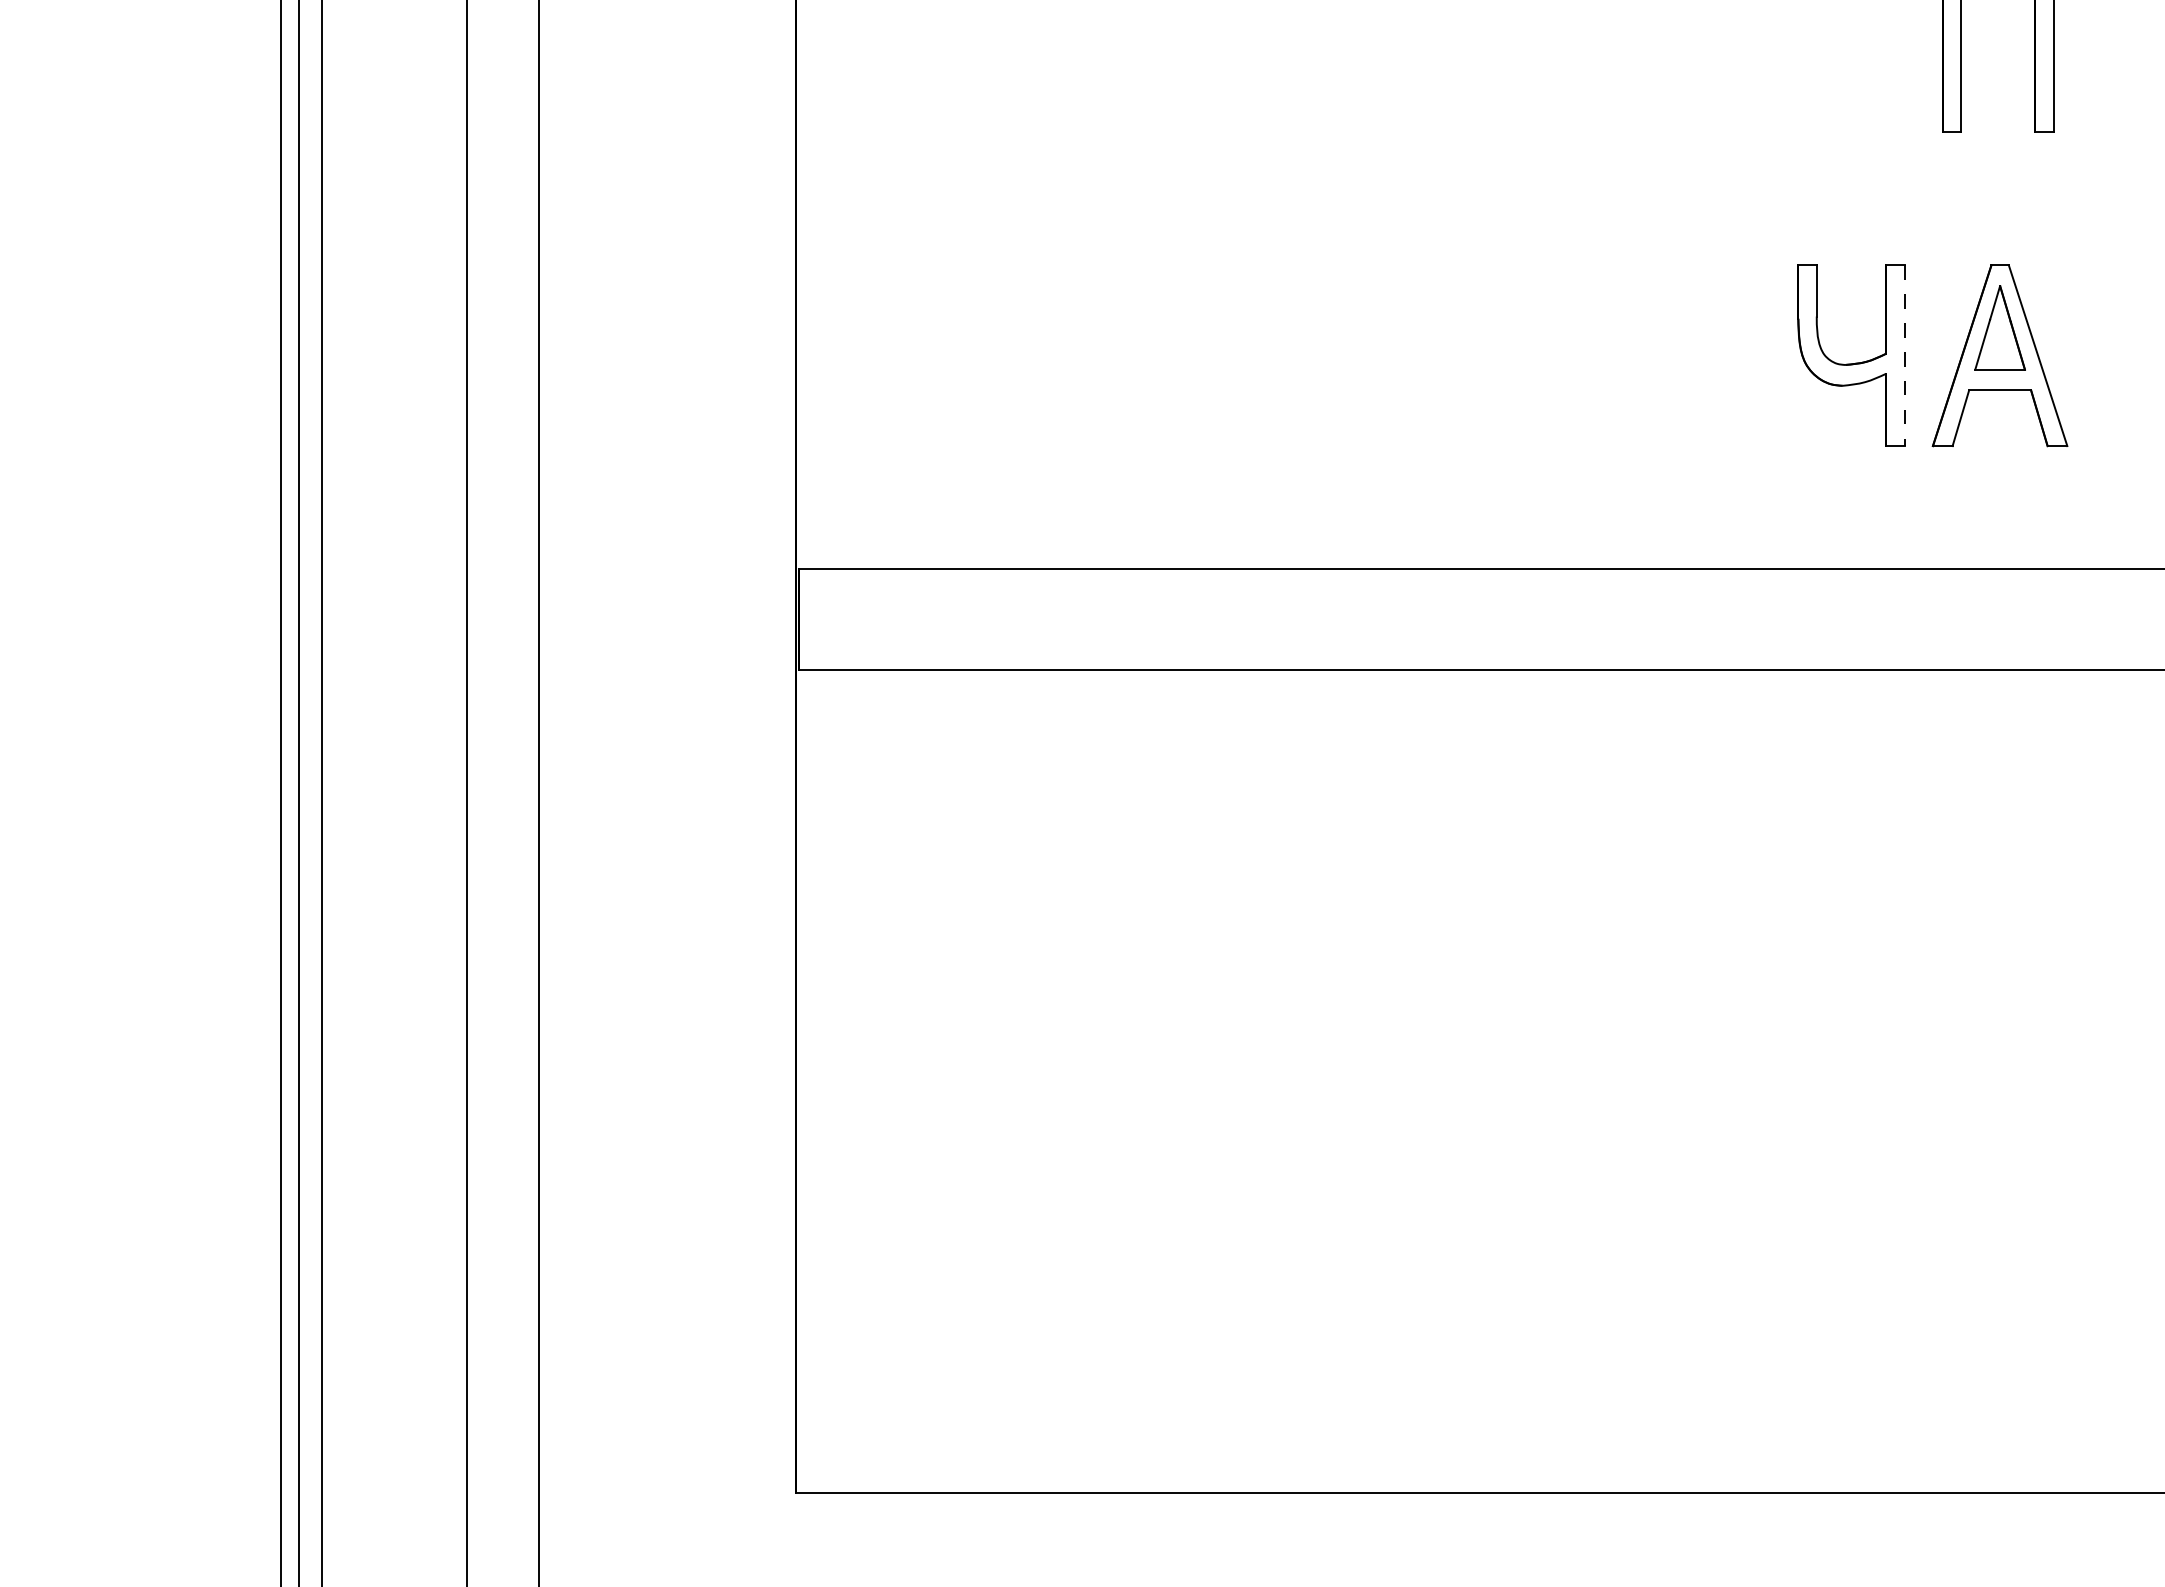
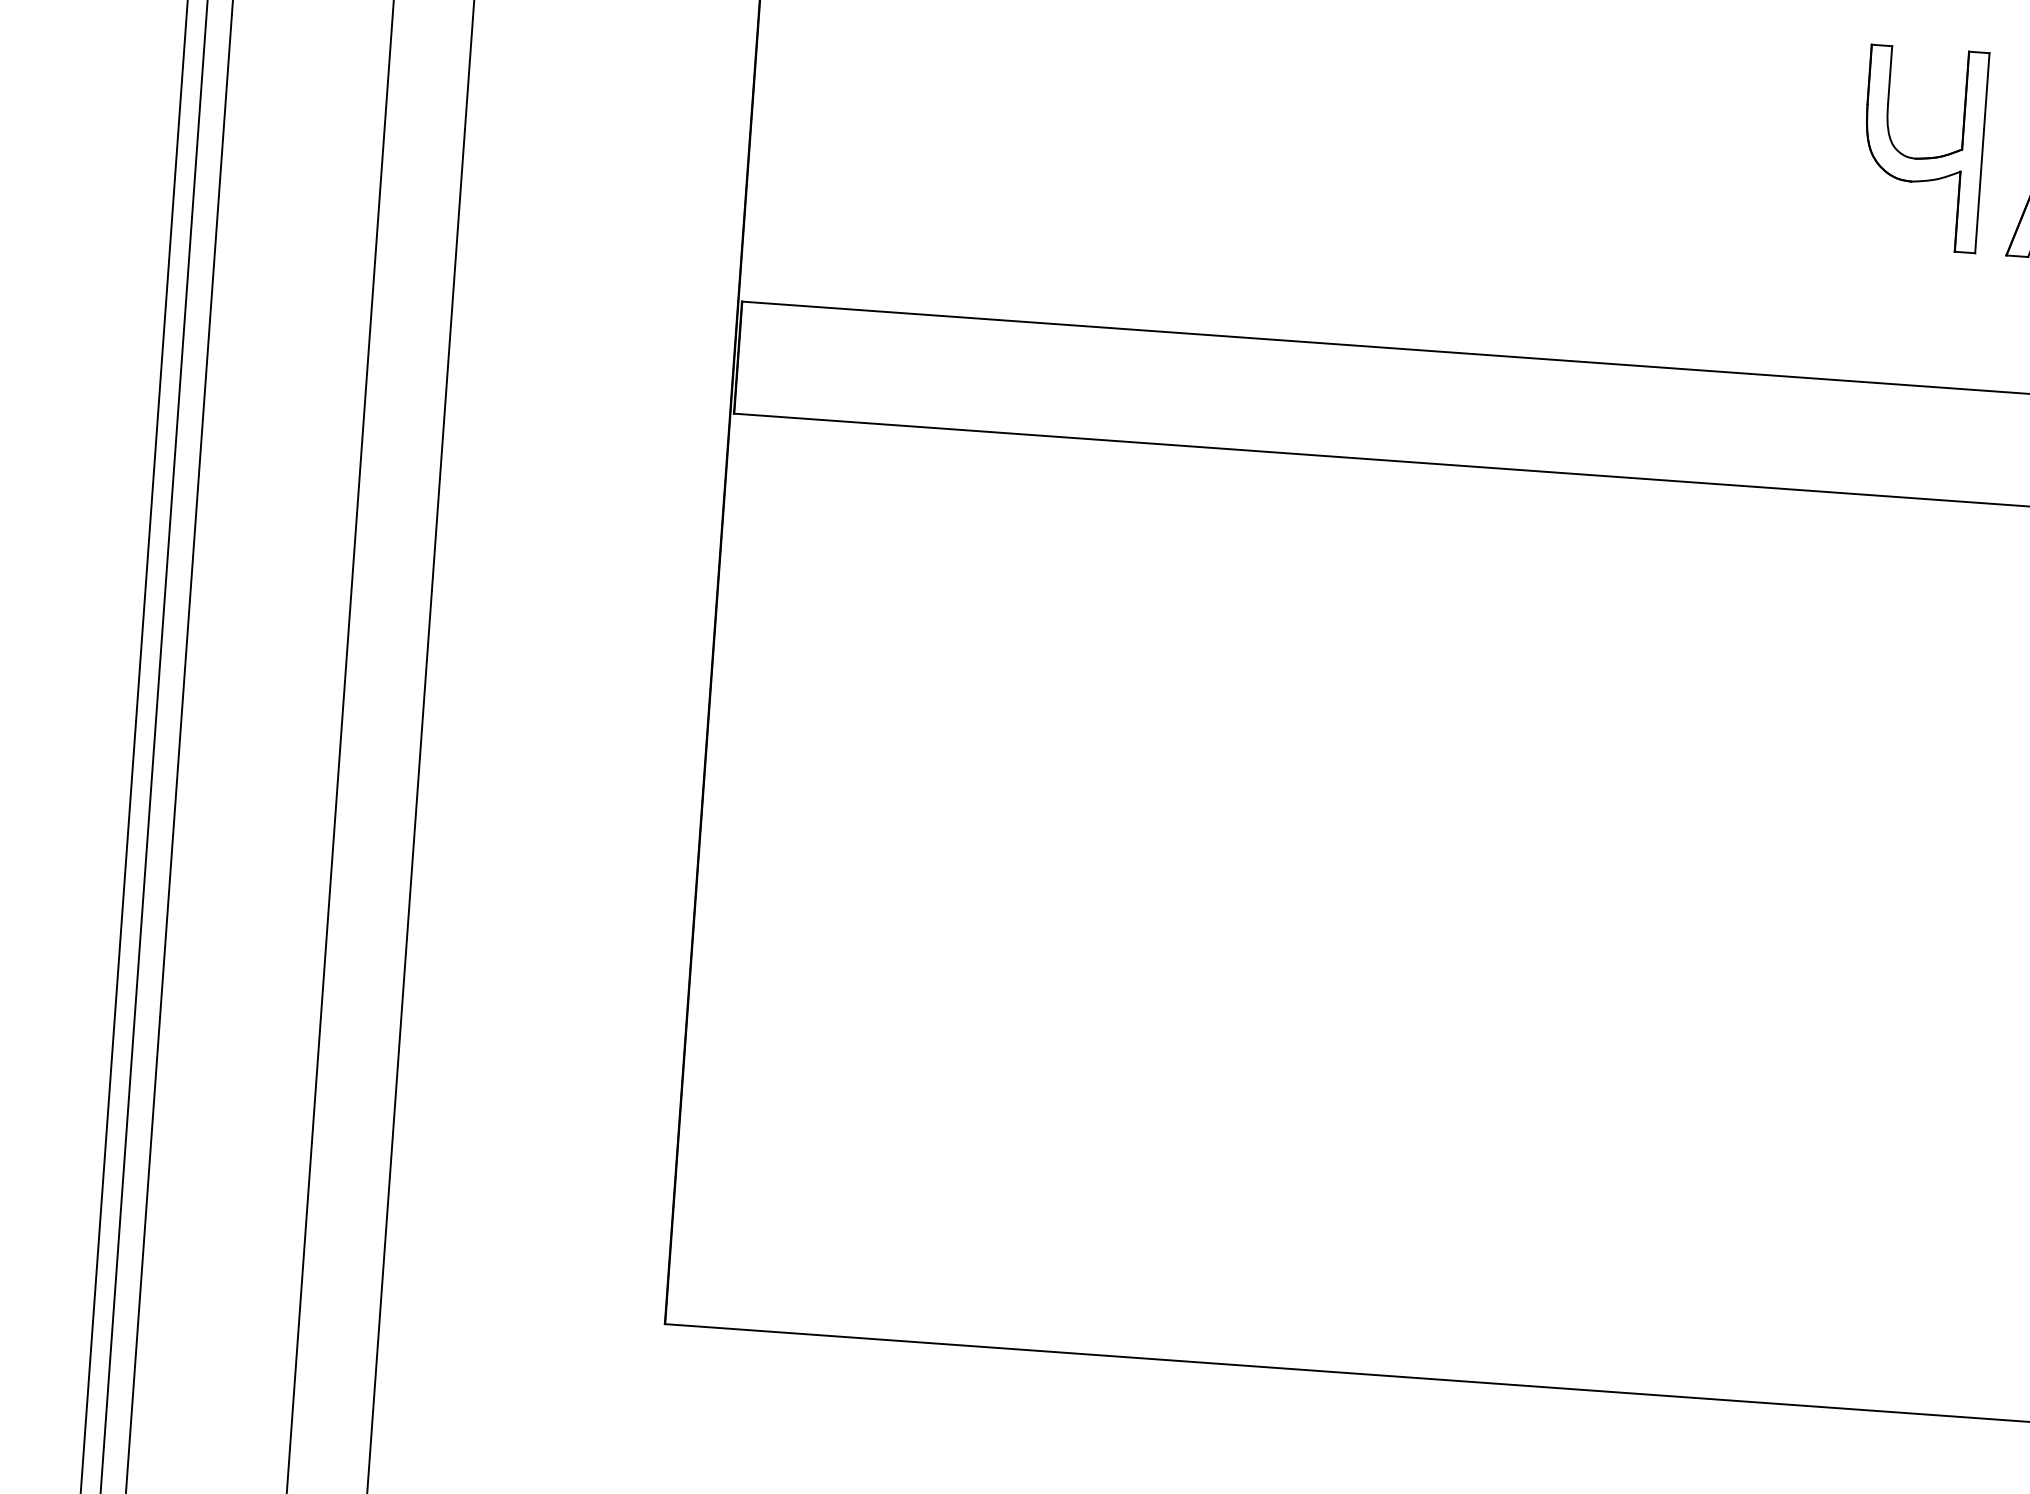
line: (1904, 356) -> (1982, 154), dashed -> solid

